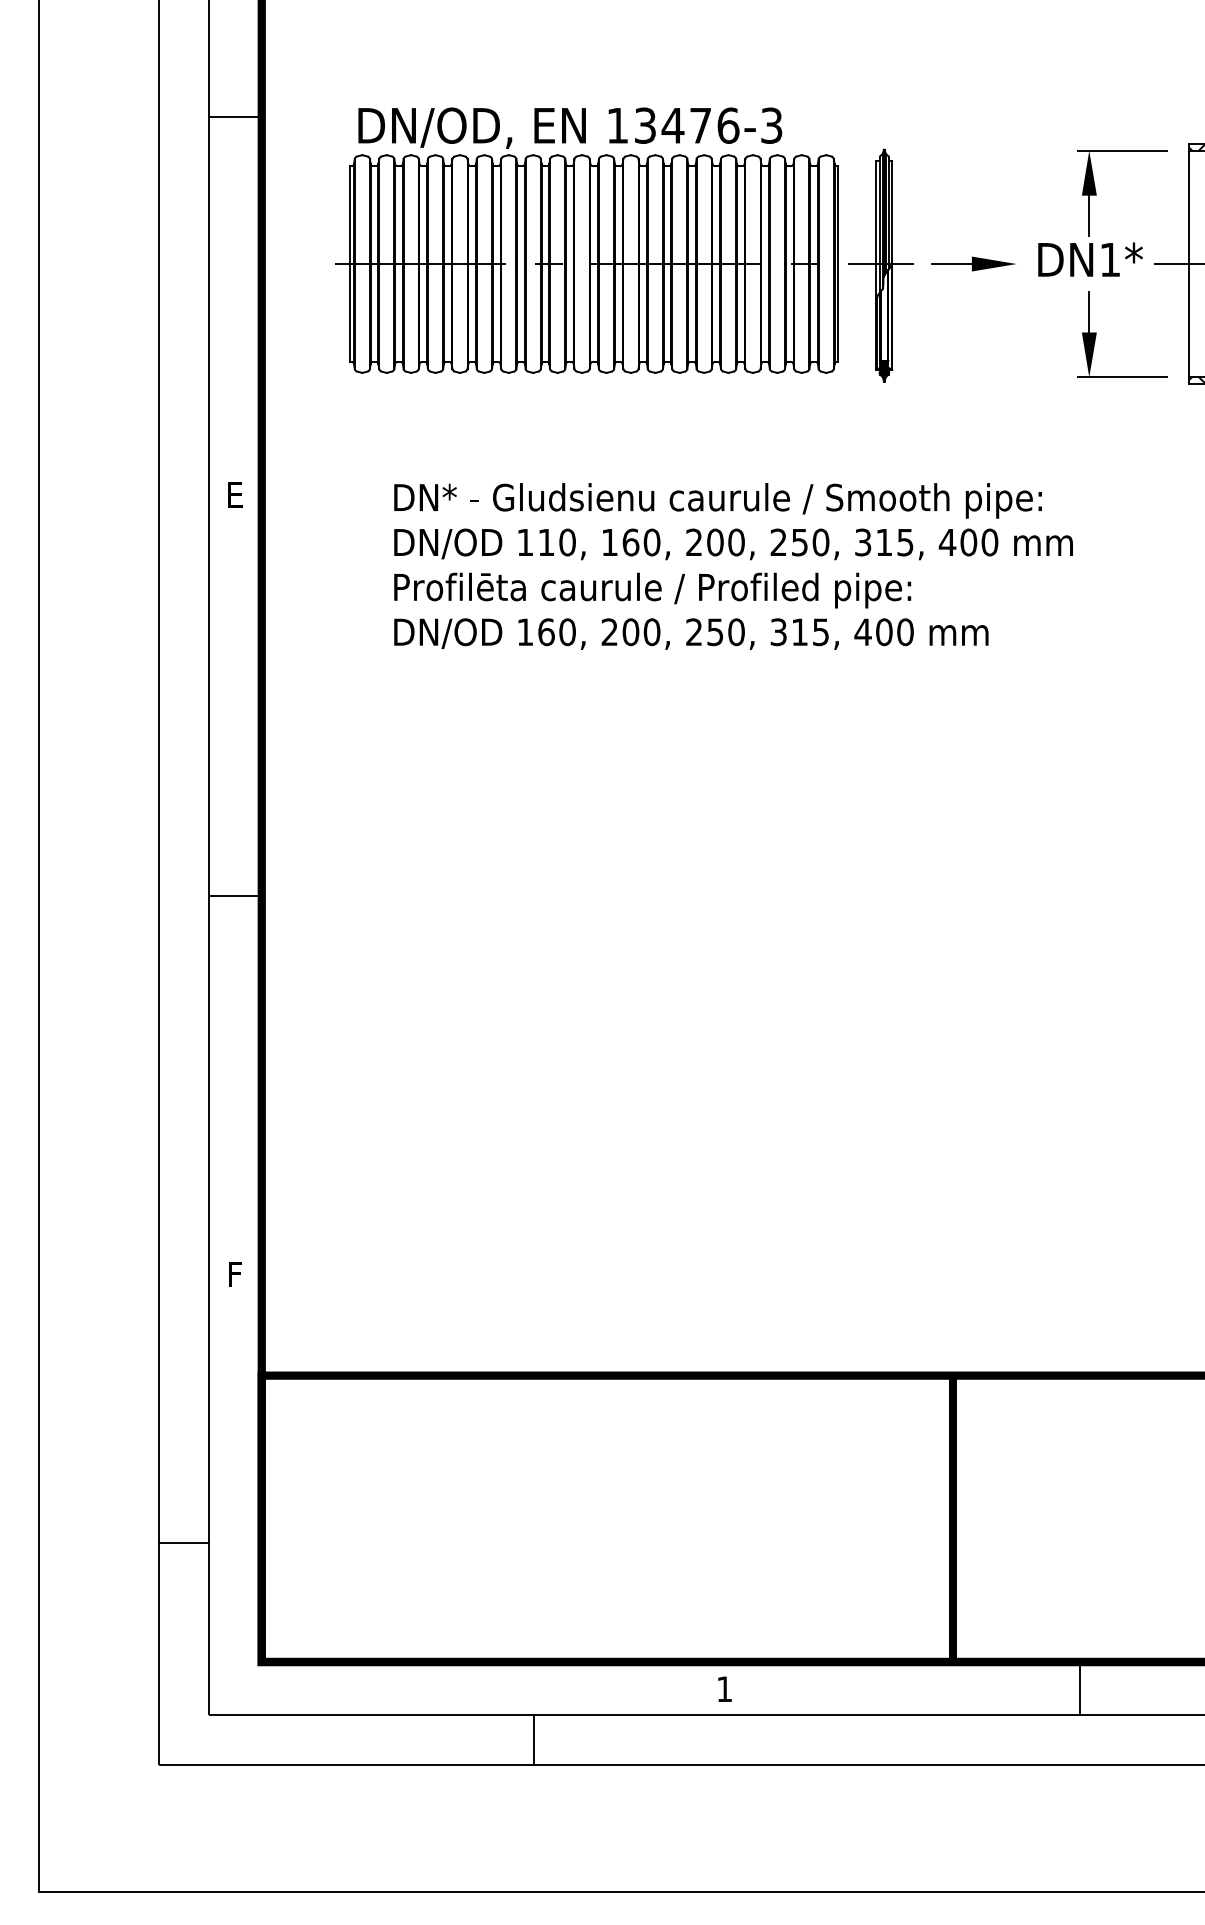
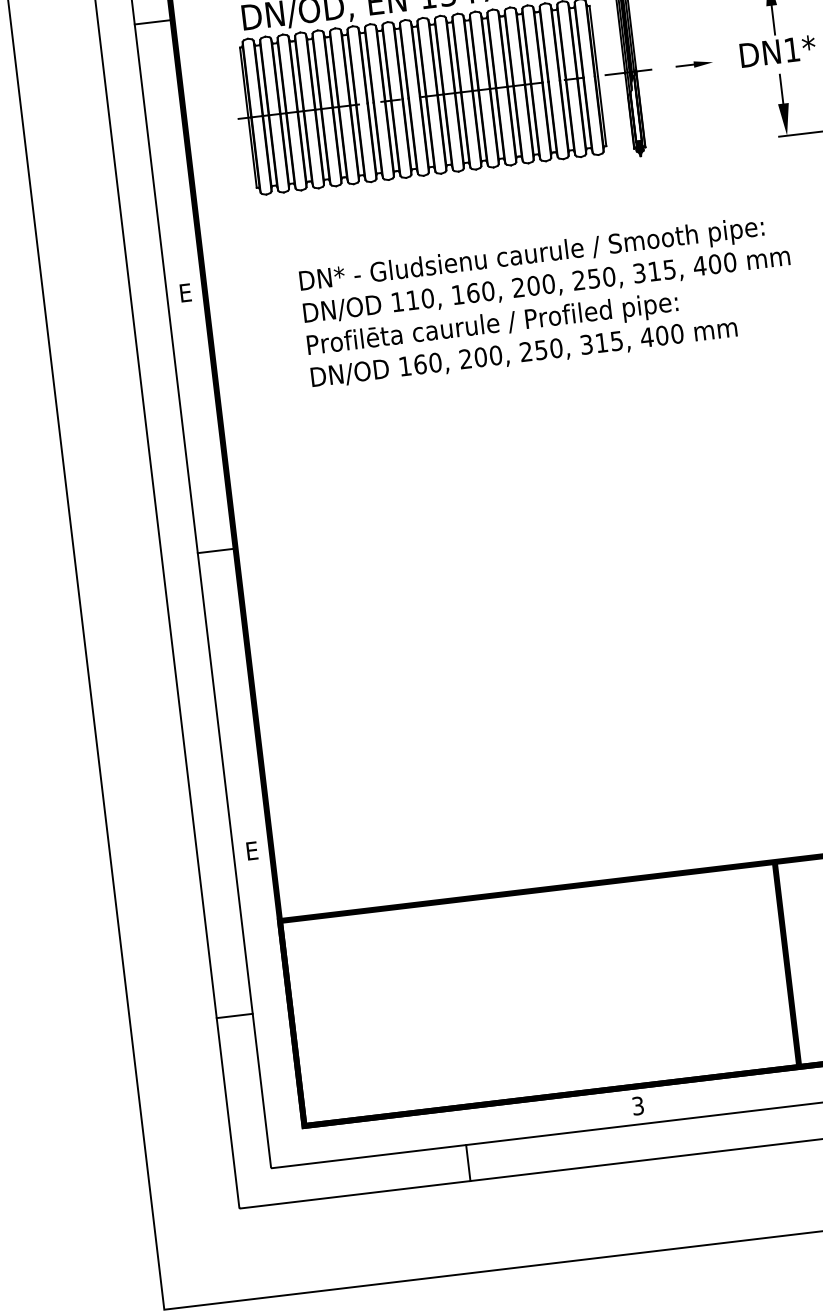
part: (973, 263) -> (694, 64), size x0.6
line: (233, 896) -> (215, 551), moved
text: (235, 1274) -> (252, 850), F -> E
line: (183, 1543) -> (234, 1016), moved
text: (724, 1689) -> (638, 1106), 1 -> 3
line: (534, 1739) -> (468, 1162), moved

